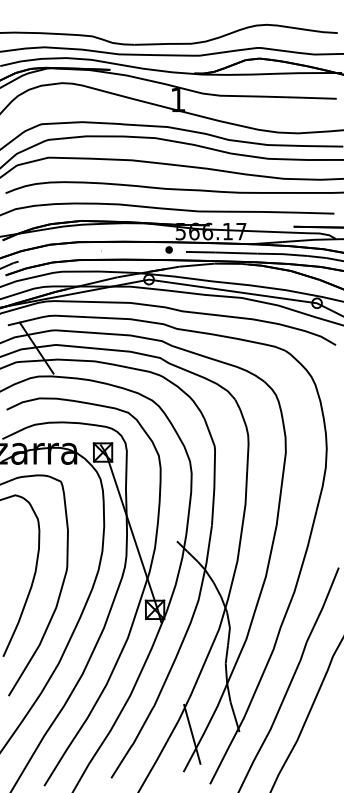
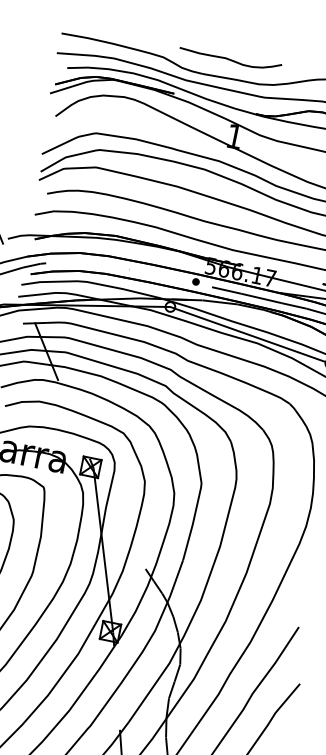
curve: (158, 24) -> (230, 58), added

